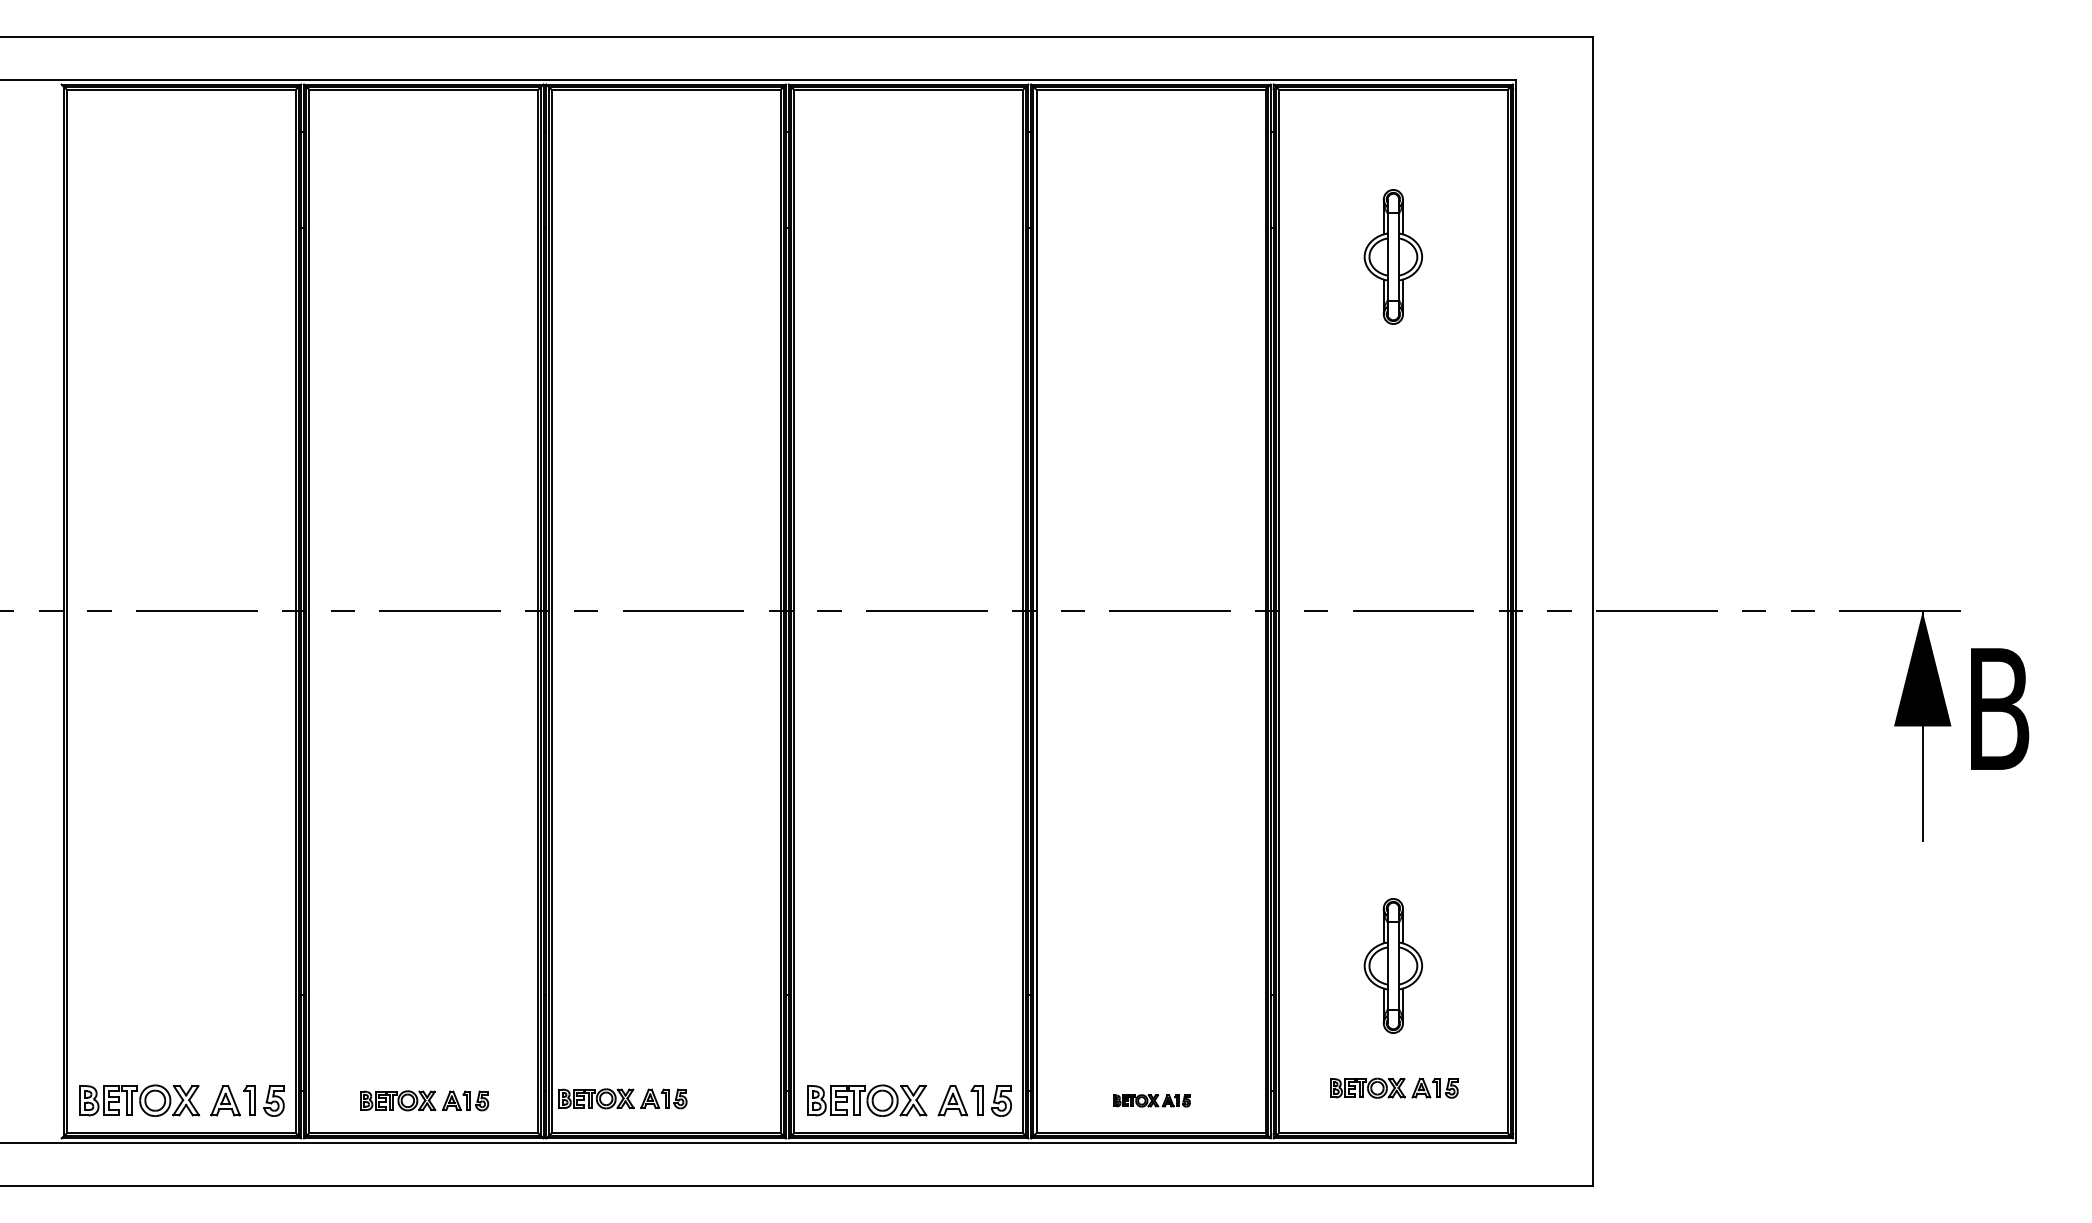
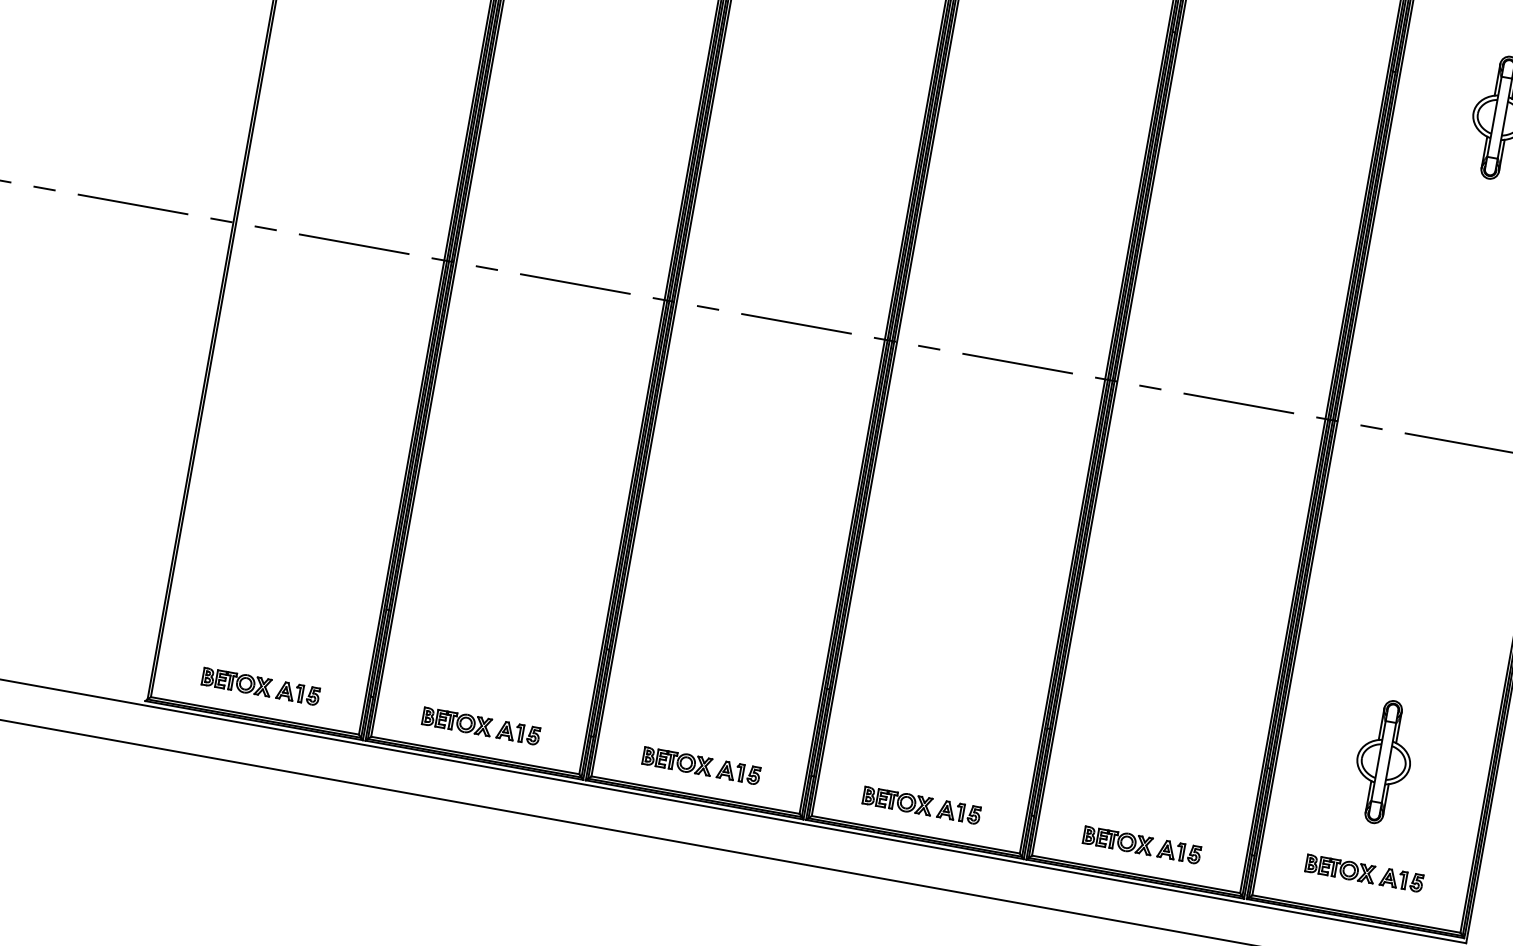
part: (622, 1098) -> (701, 765), moved
part: (182, 1100) -> (261, 686), size x0.62
part: (909, 1100) -> (921, 805), size x0.62
part: (1151, 1100) -> (1141, 844), size x1.67

